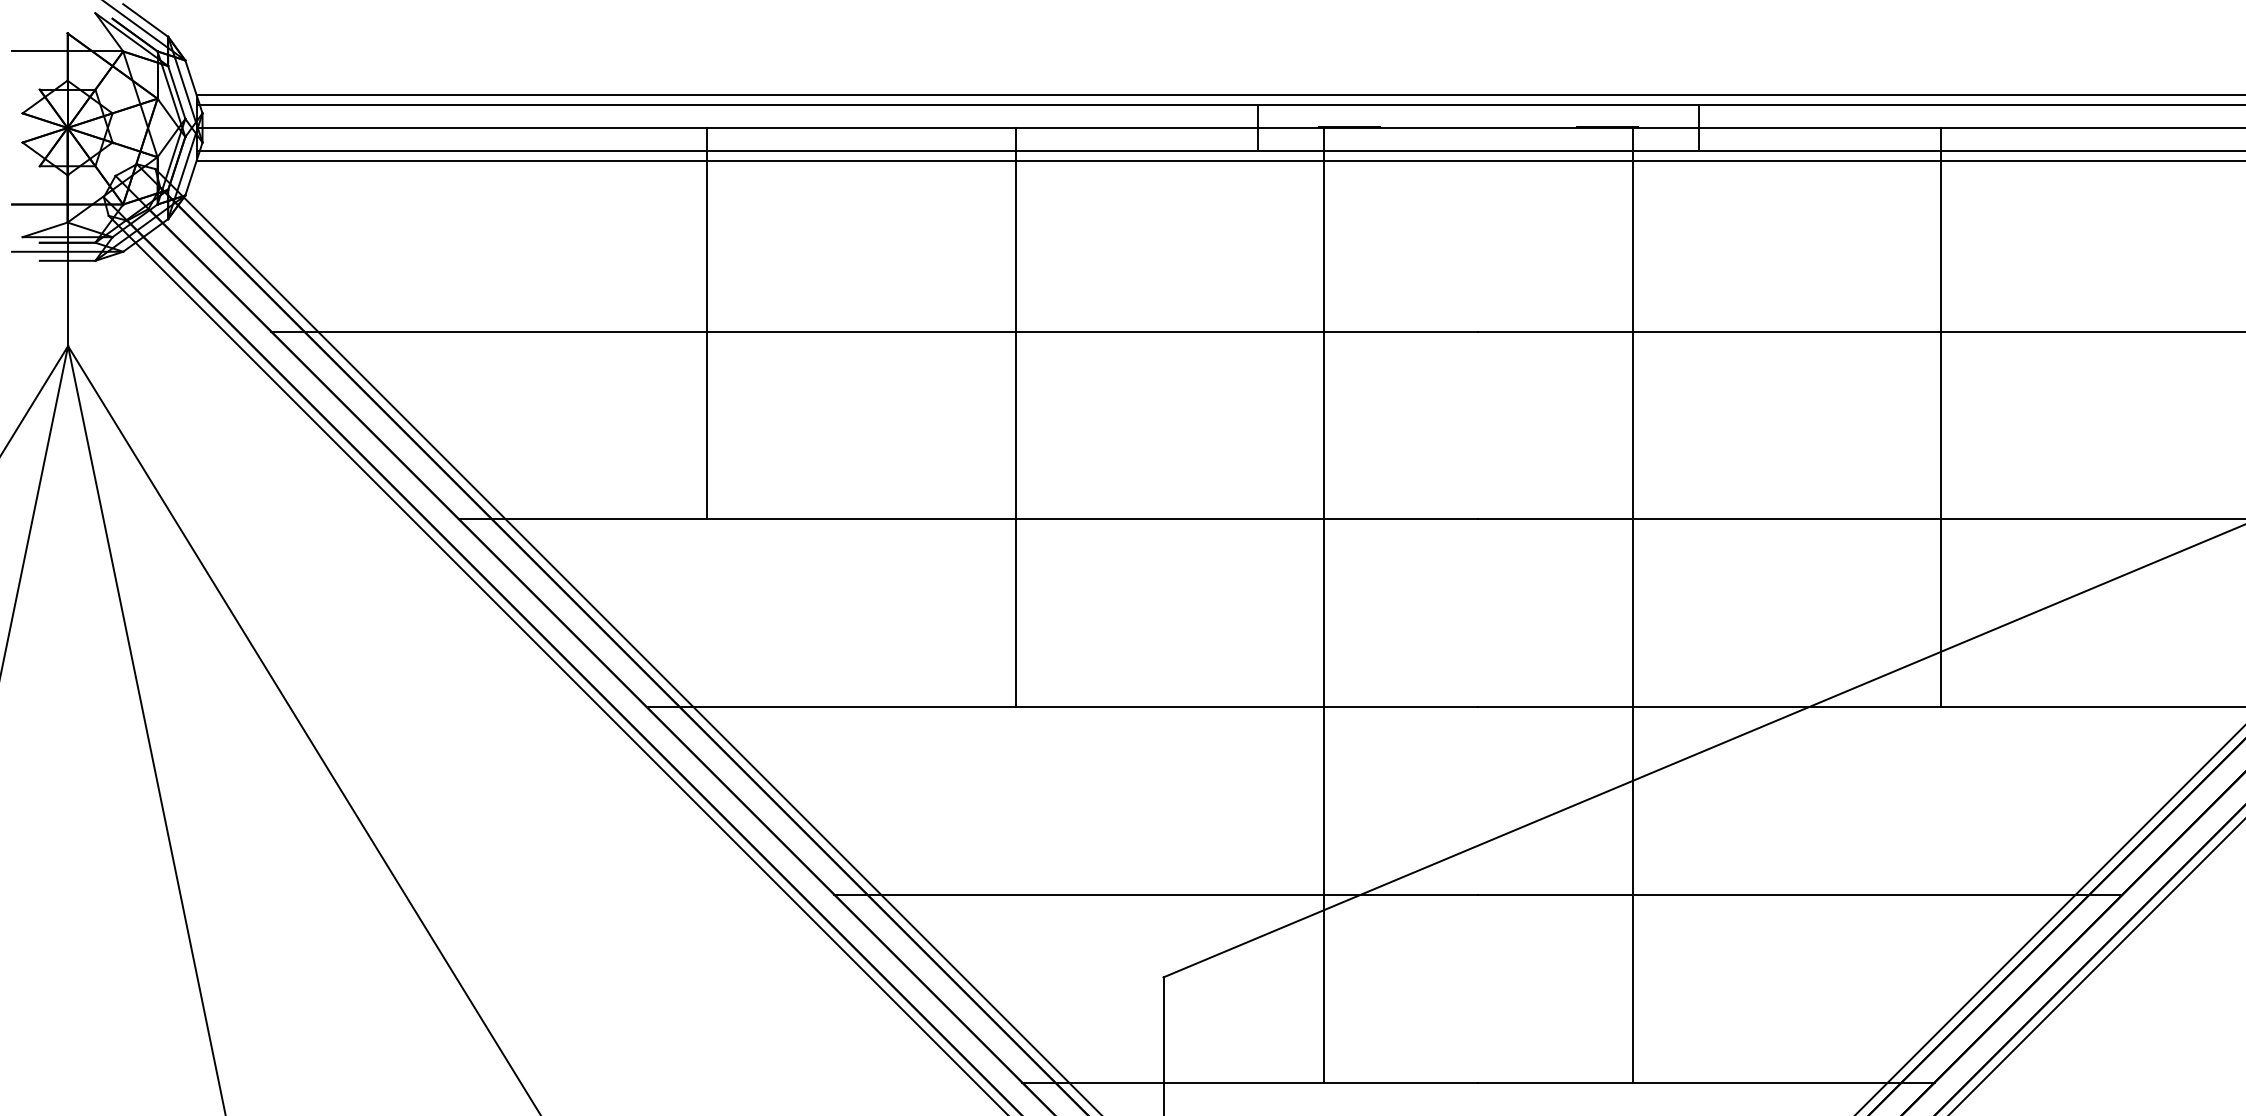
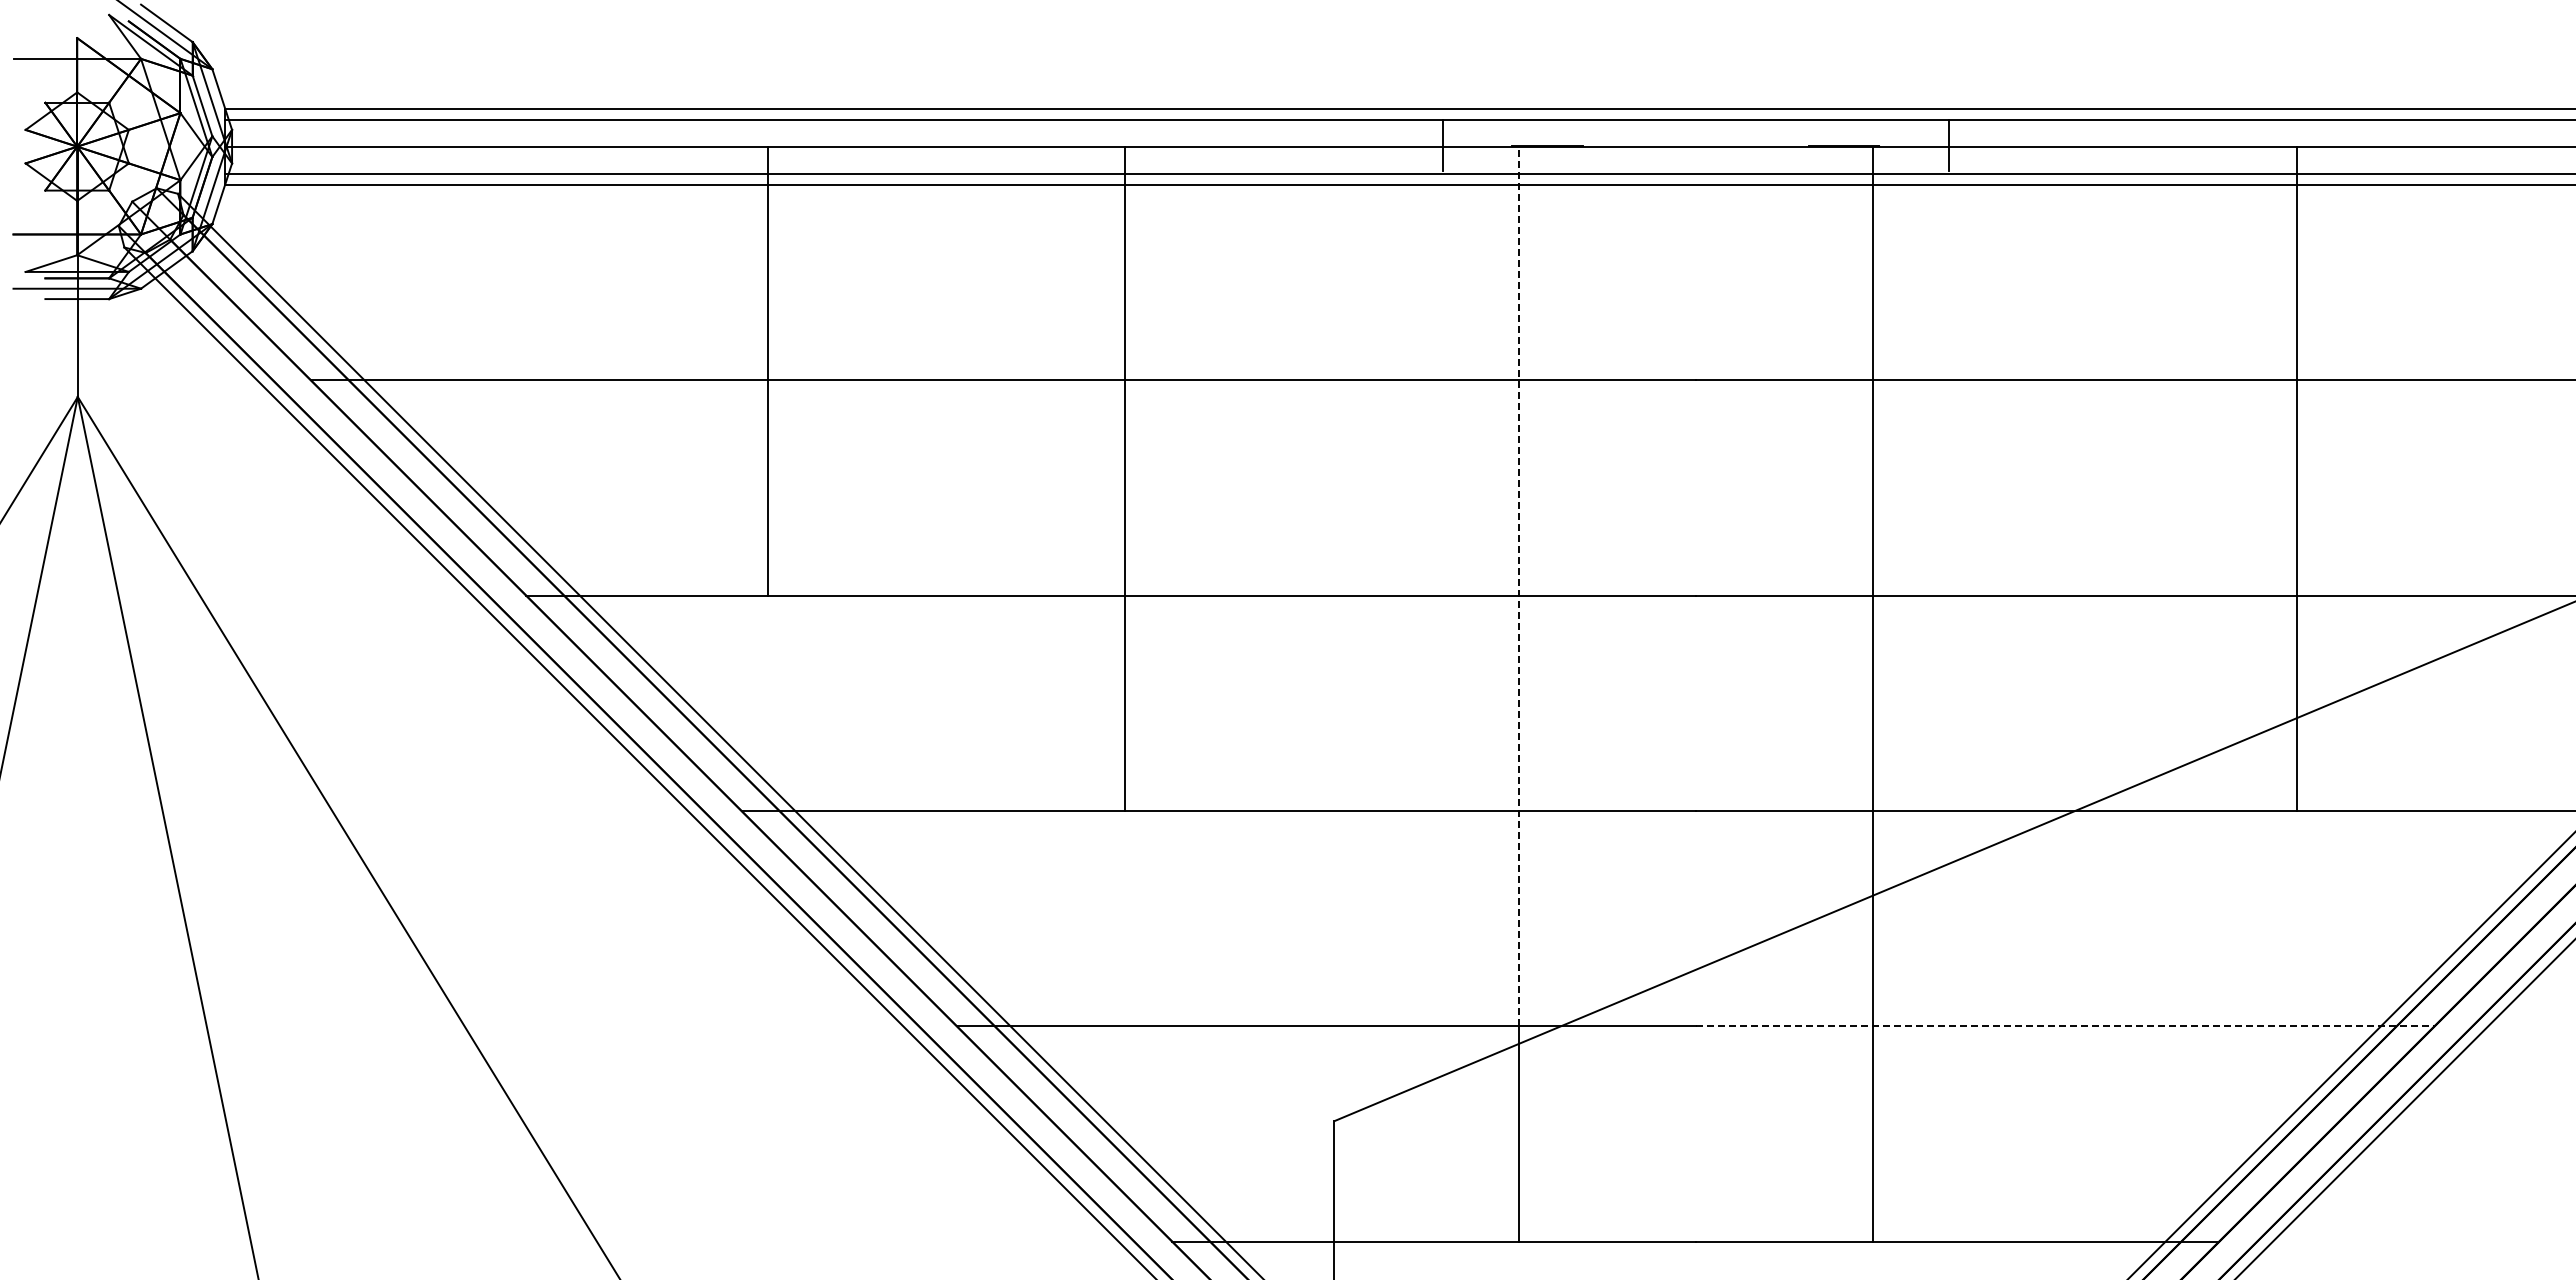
line: (706, 323) -> (767, 370), moved
line: (1015, 417) -> (1124, 478), moved
line: (1941, 417) -> (2296, 478), moved
line: (1323, 511) -> (1518, 586), solid -> dashed
line: (1800, 894) -> (2065, 1026), solid -> dashed

